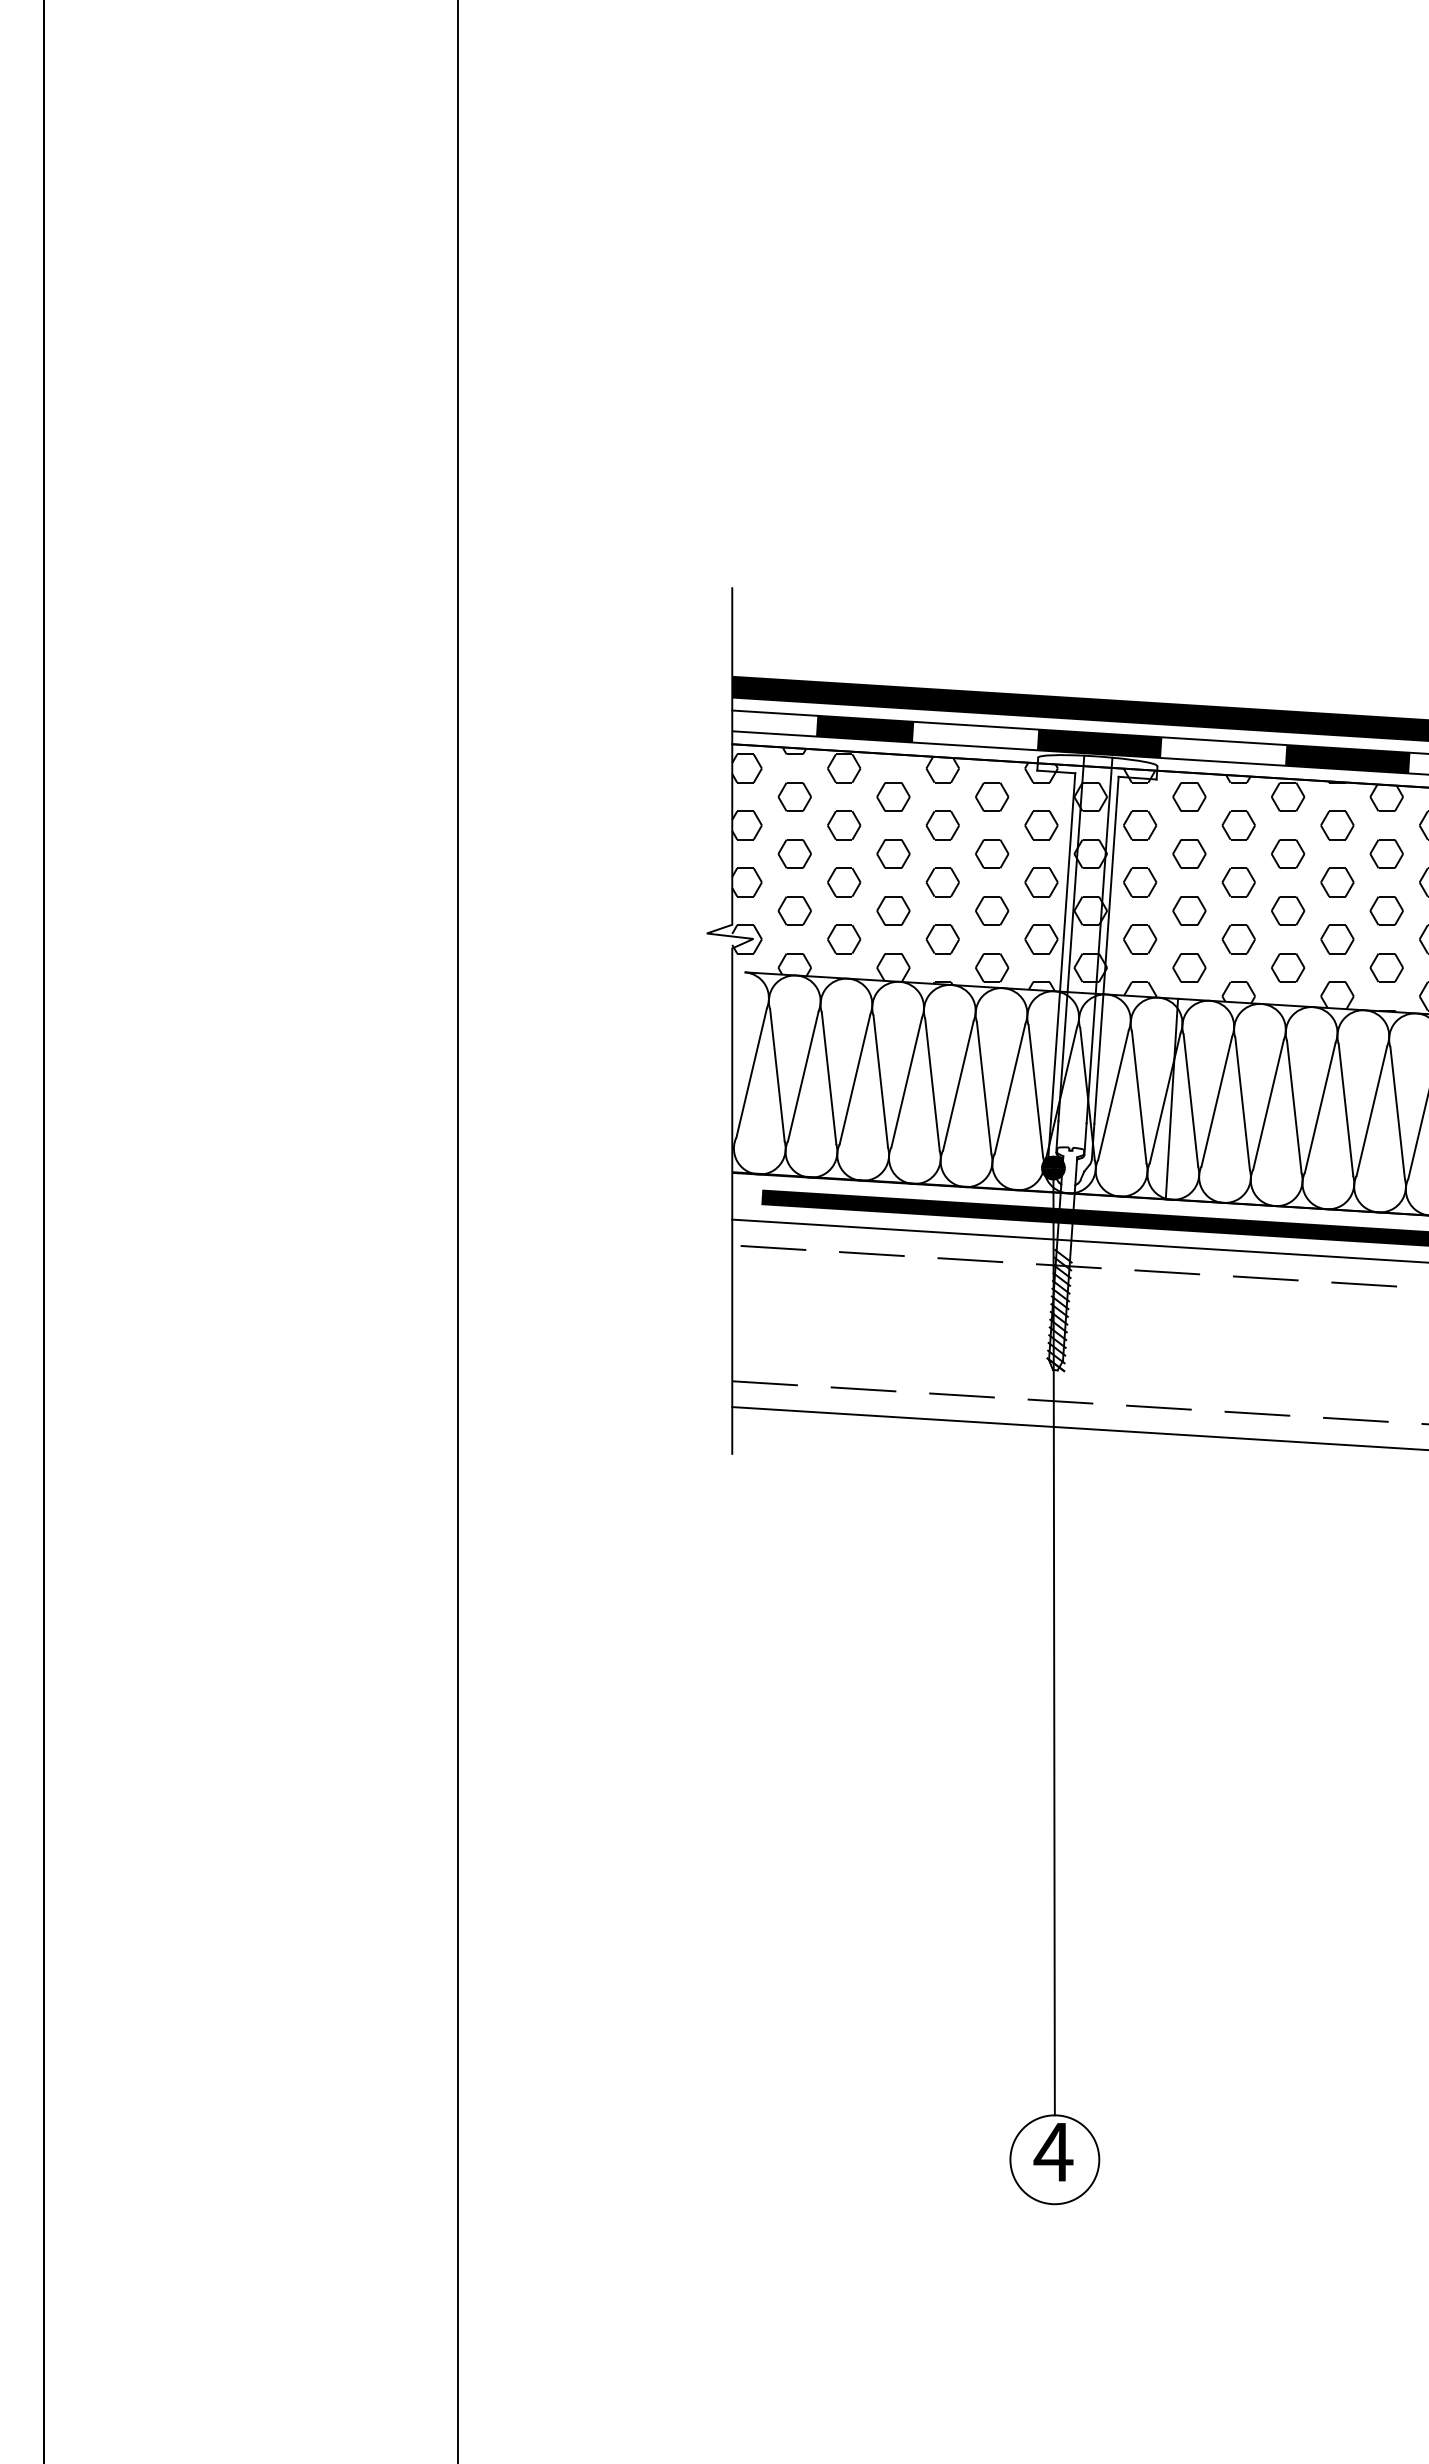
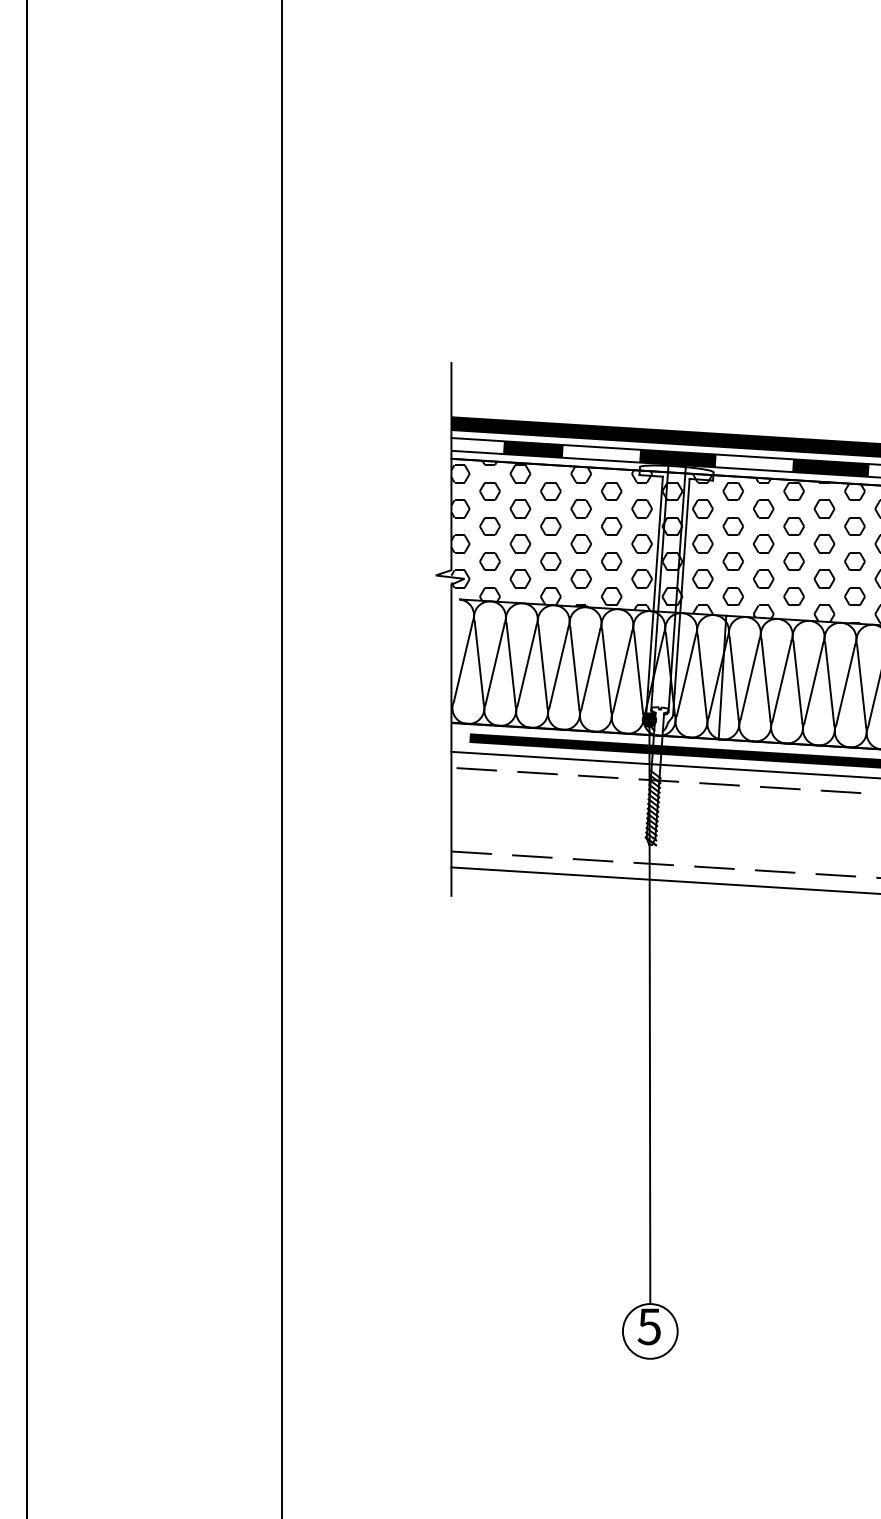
text: (1053, 2151) -> (649, 1326), 4 -> 5

